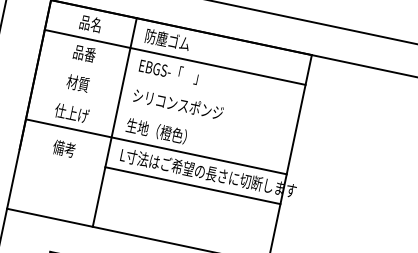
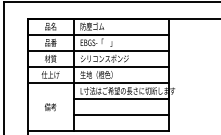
line: (167, 86) -> (97, 50), added
line: (161, 115) -> (97, 66), added
text: (63, 149) -> (50, 107), moved
line: (185, 215) -> (120, 115), added

